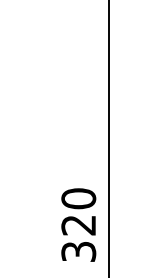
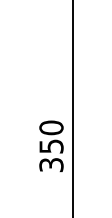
text: (78, 225) -> (51, 146), 320 -> 350

